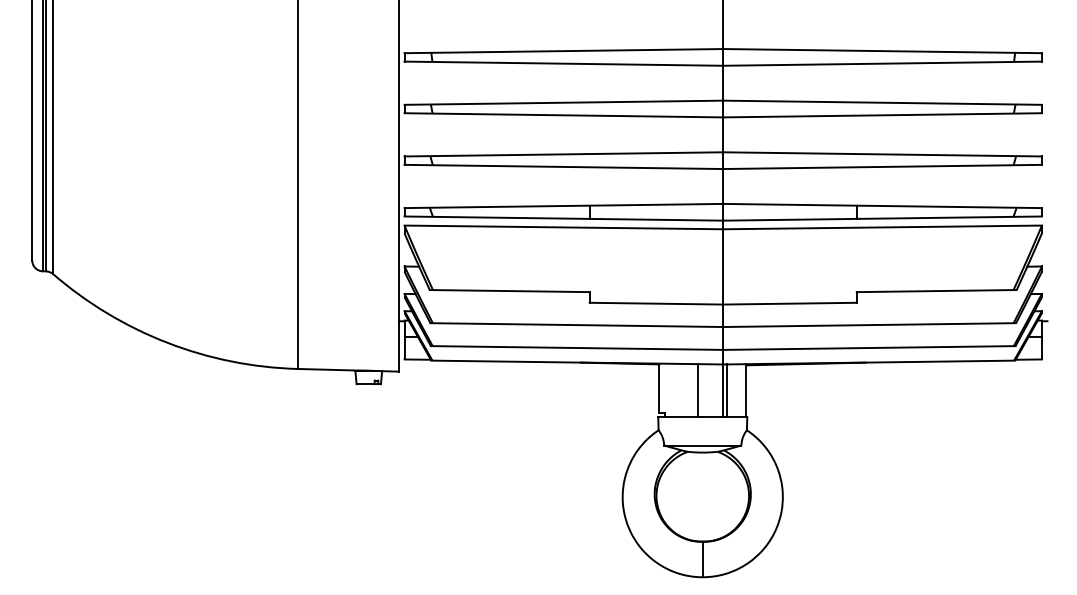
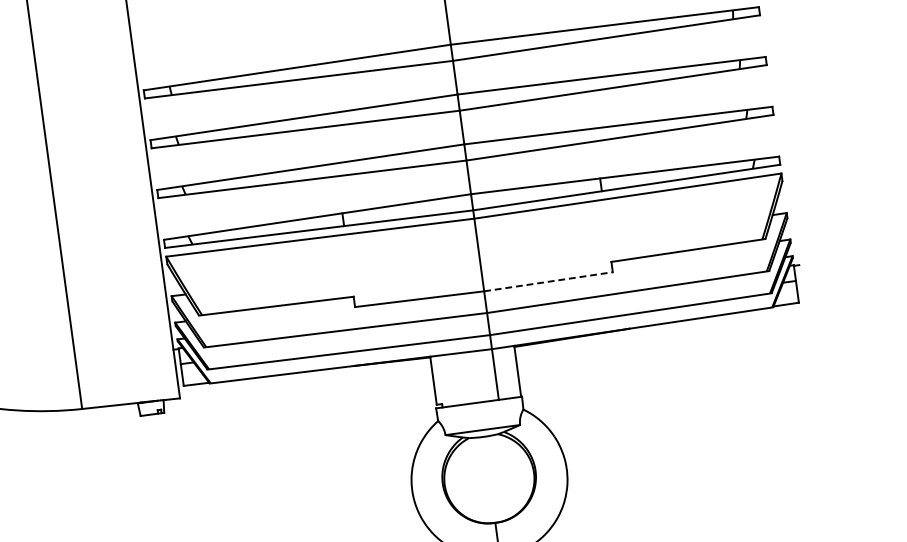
line: (790, 303) -> (548, 281), solid -> dashed
line: (698, 390) -> (471, 377), removed
line: (726, 390) -> (498, 373), removed

